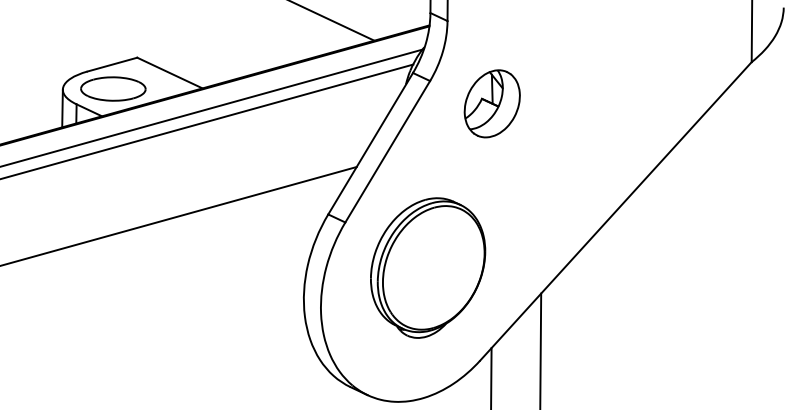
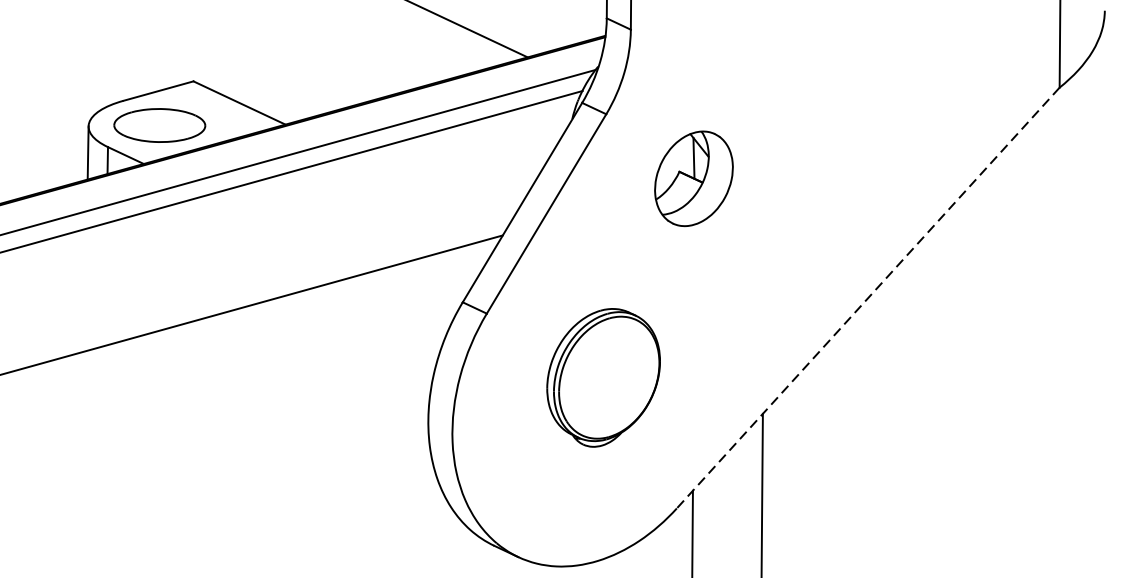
part: (491, 103) -> (692, 178), moved
line: (615, 211) -> (867, 298), solid -> dashed
part: (428, 267) -> (604, 377), size x0.7

